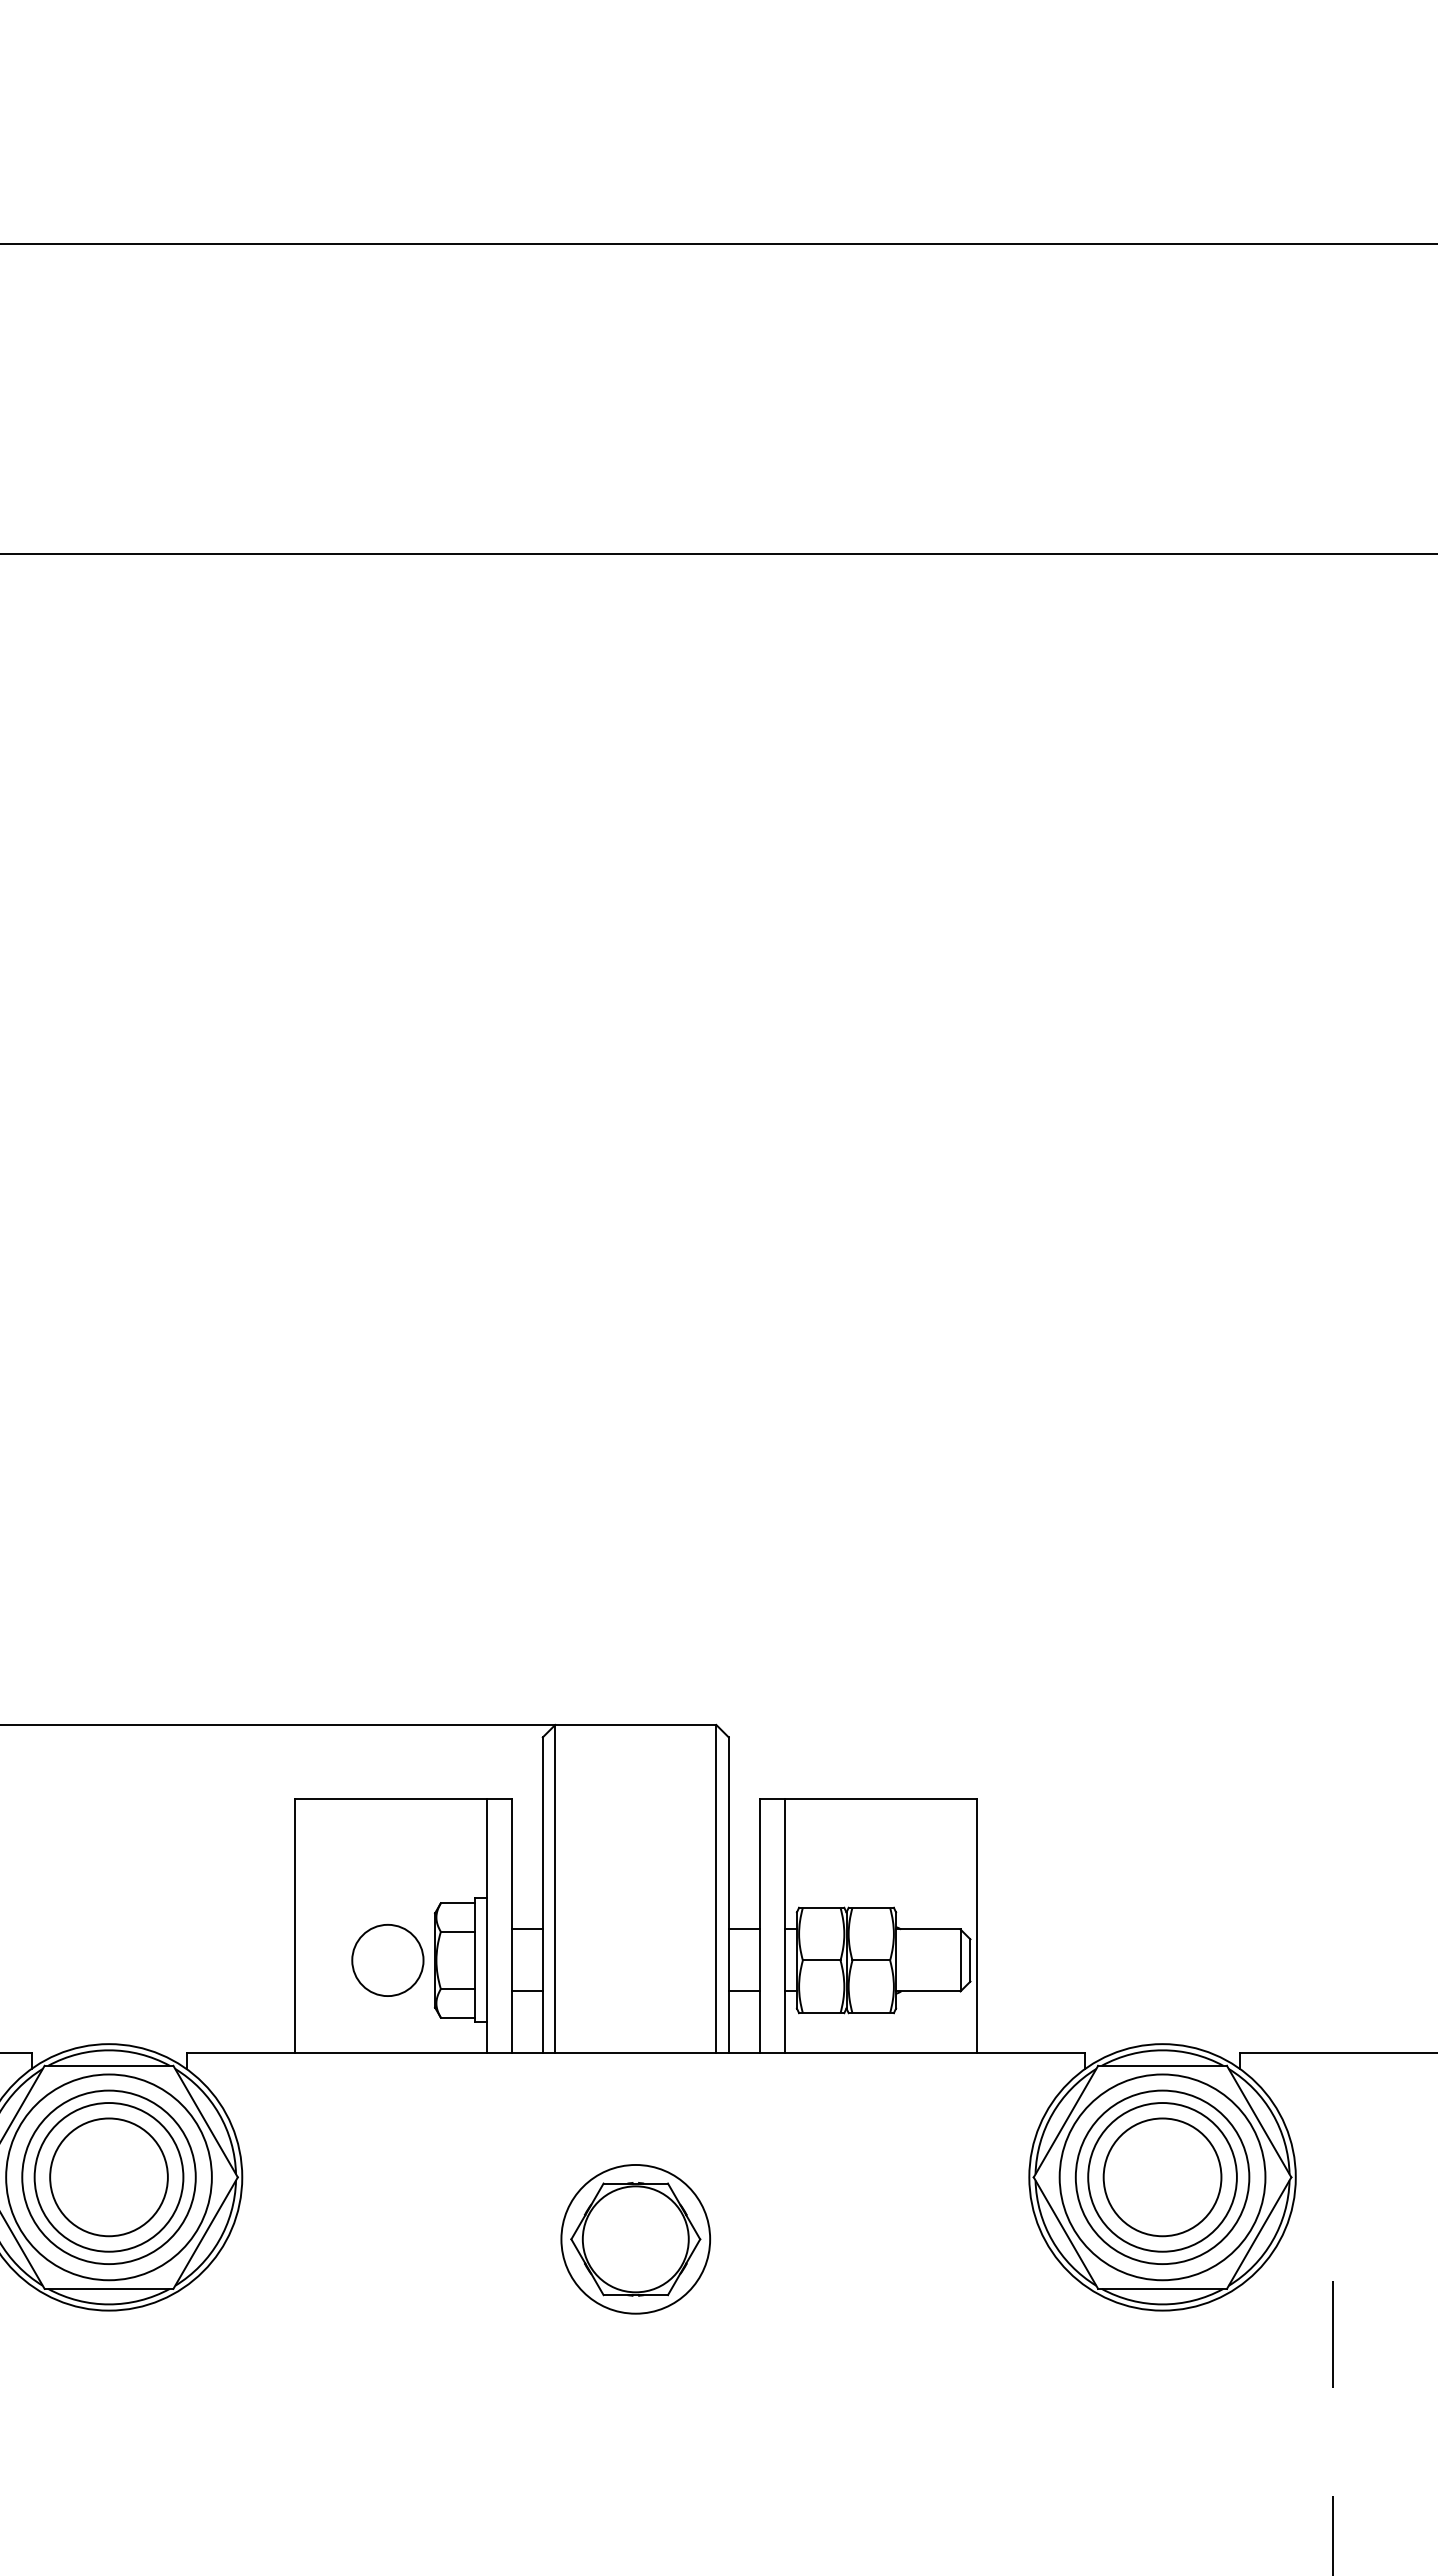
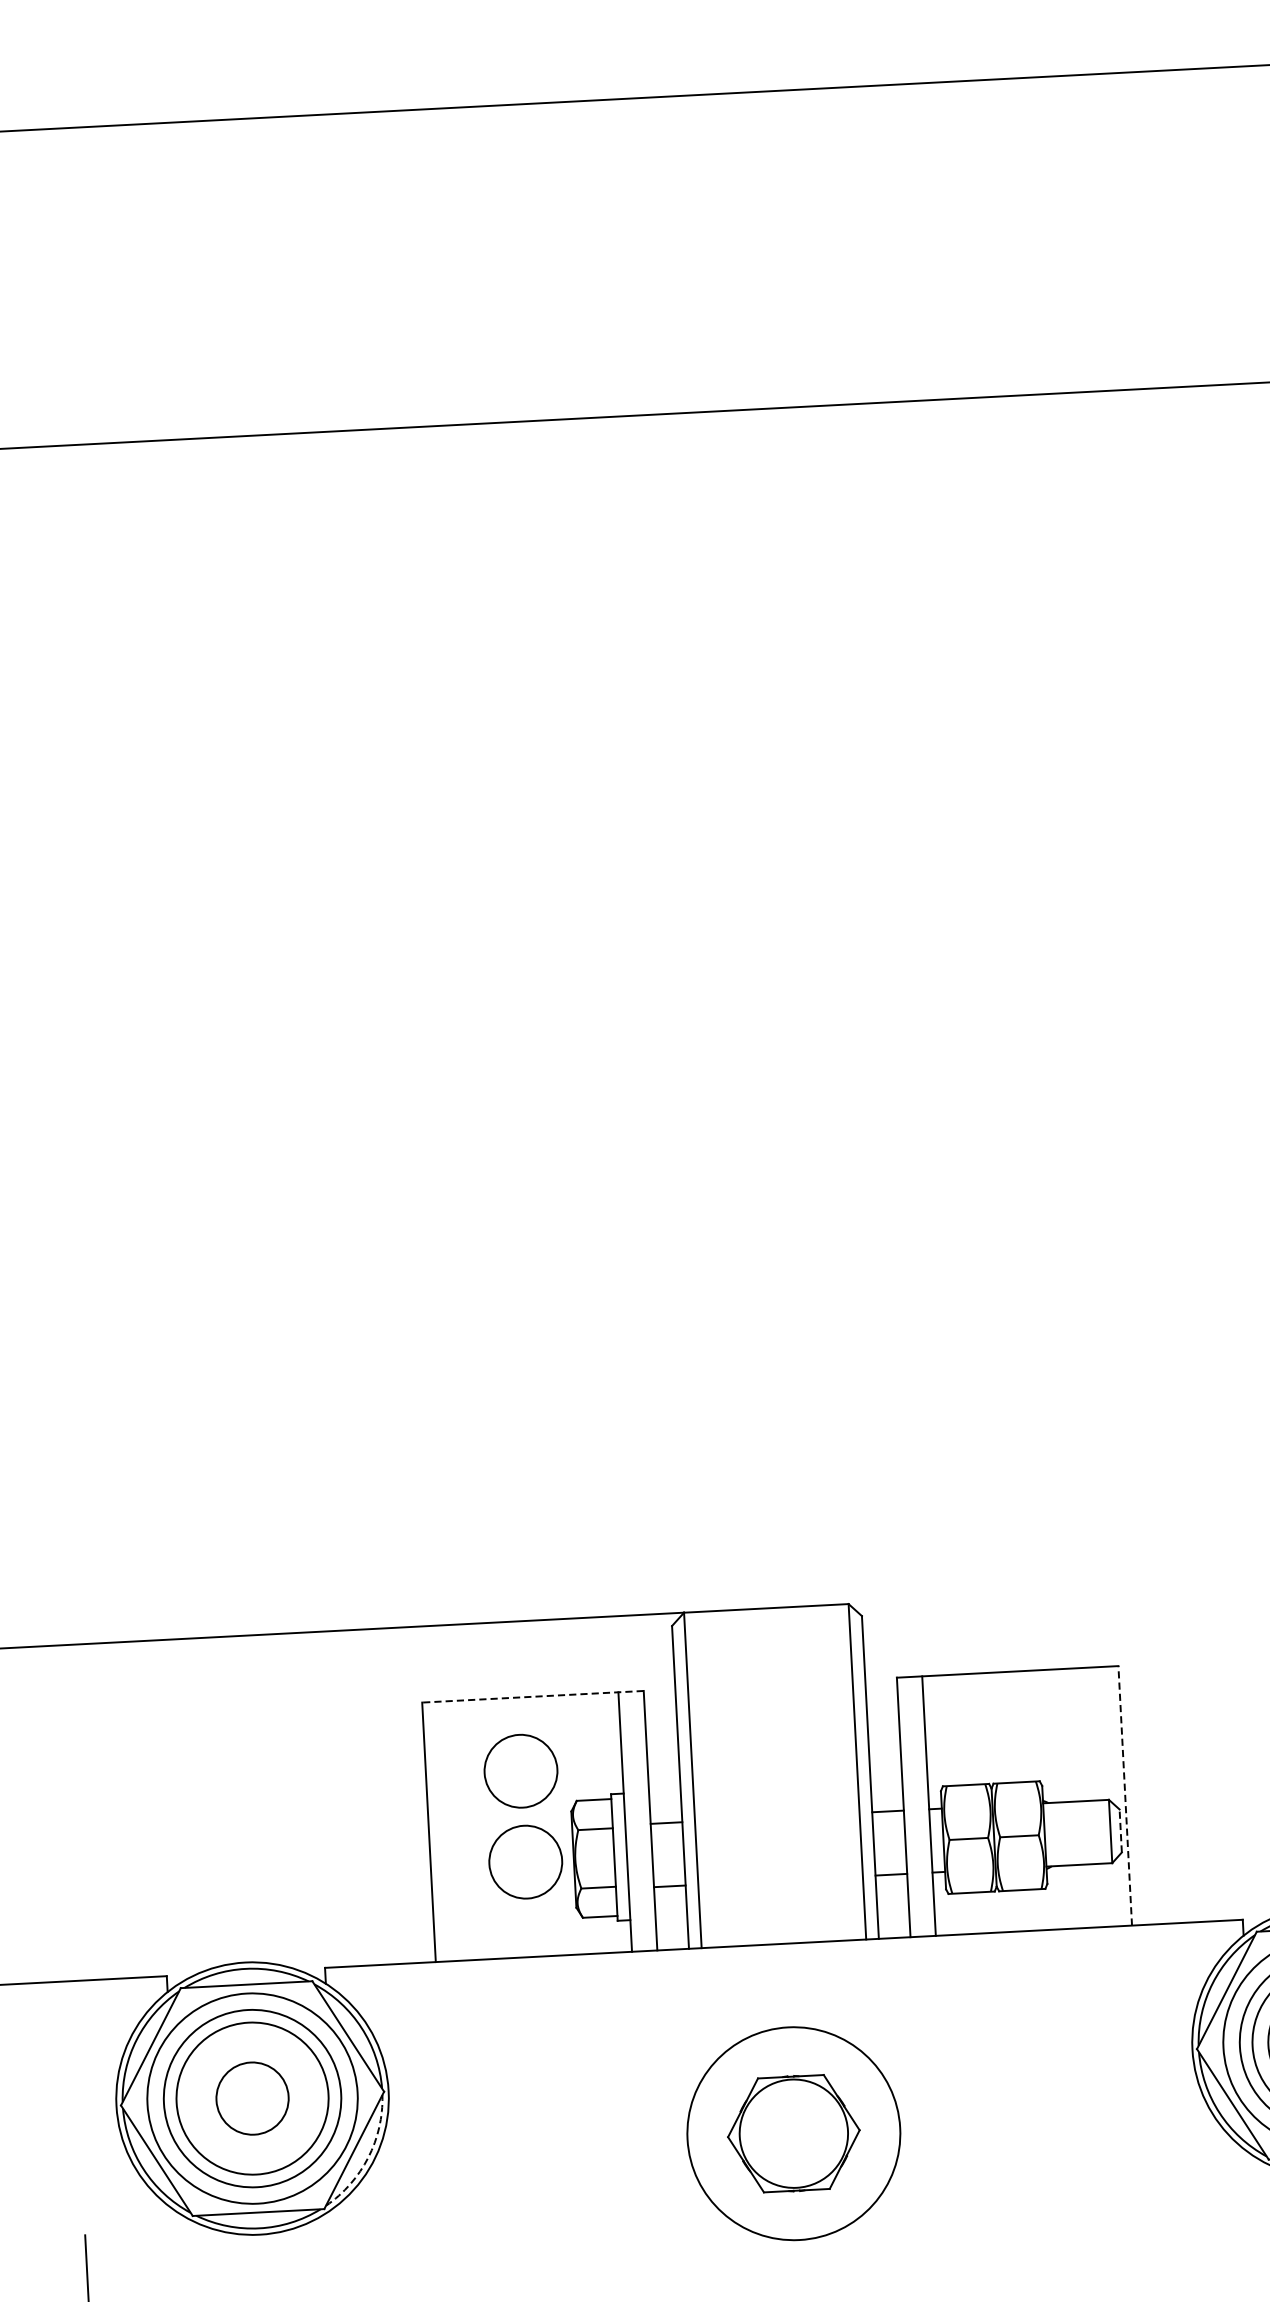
line: (402, 1799) -> (532, 1696), solid -> dashed
circle: (387, 1871) -> (520, 1771), added
line: (976, 1925) -> (1125, 1794), solid -> dashed
line: (970, 1959) -> (1120, 1829), solid -> dashed
circle: (108, 2177) -> (252, 2098), size x0.6
circle: (635, 2238) -> (793, 2132), size x1.4
arc: (219, 2240) -> (368, 2157), solid -> dashed

